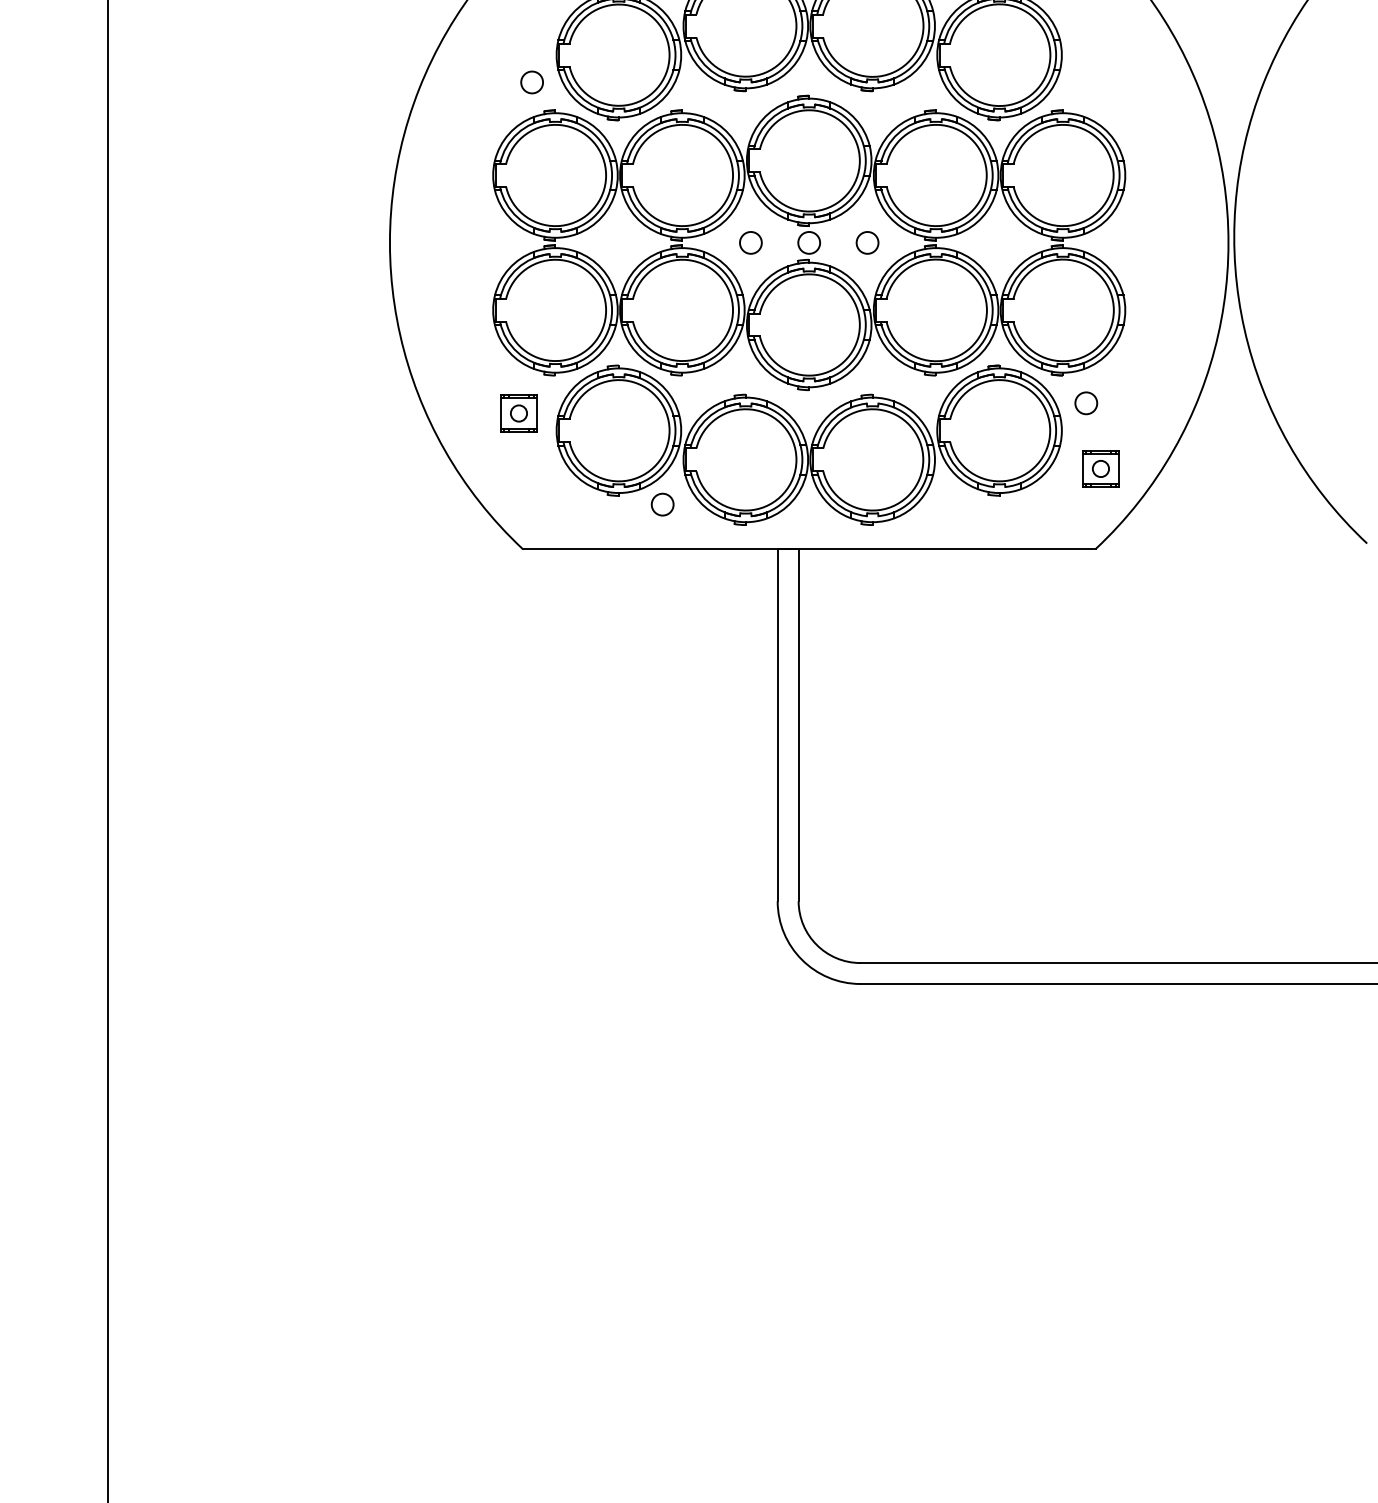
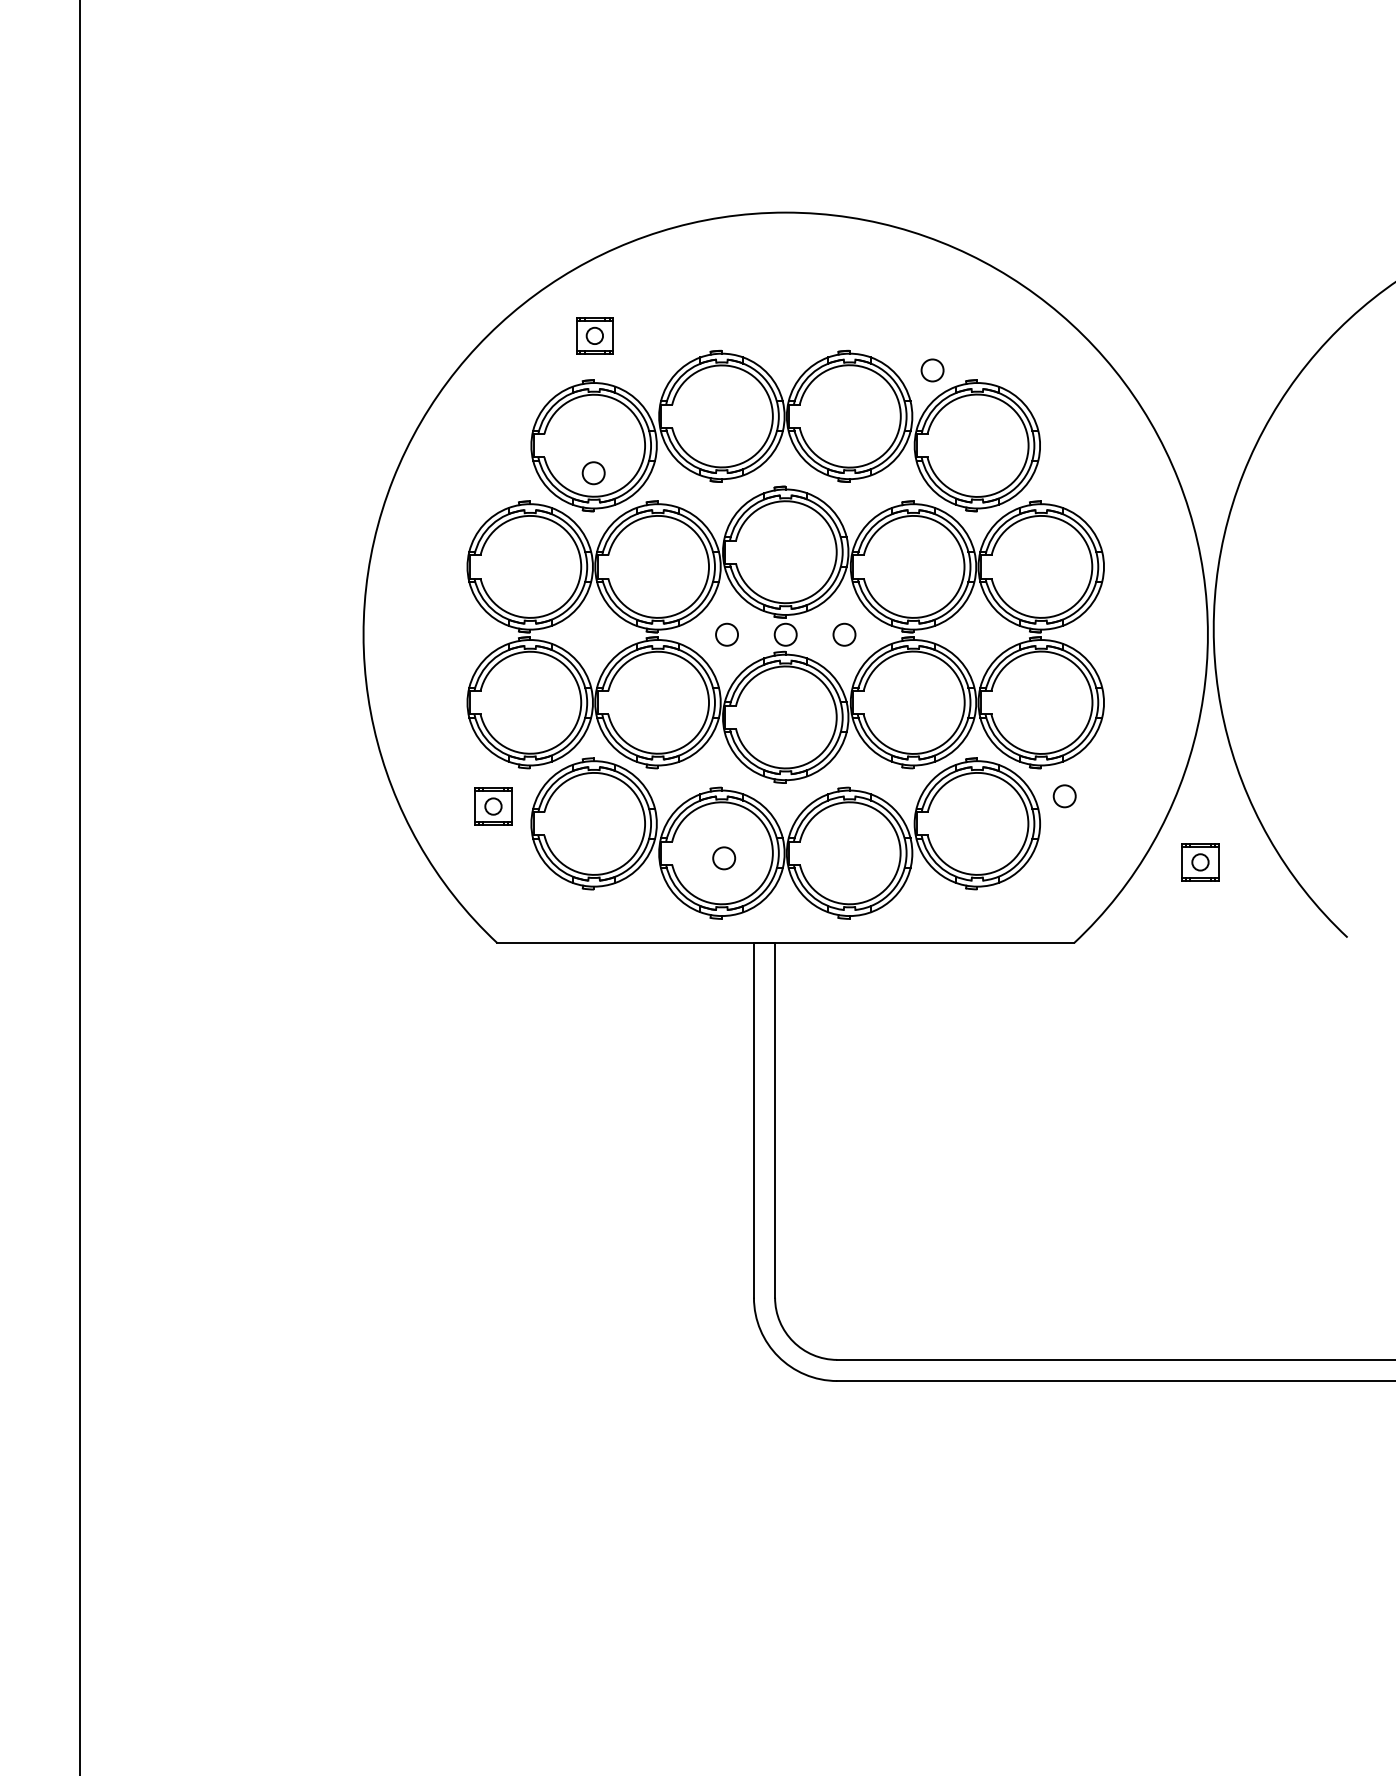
circle: (531, 82) -> (593, 473), moved
part: (1100, 469) -> (1200, 862), moved
circle: (663, 504) -> (724, 858), moved

